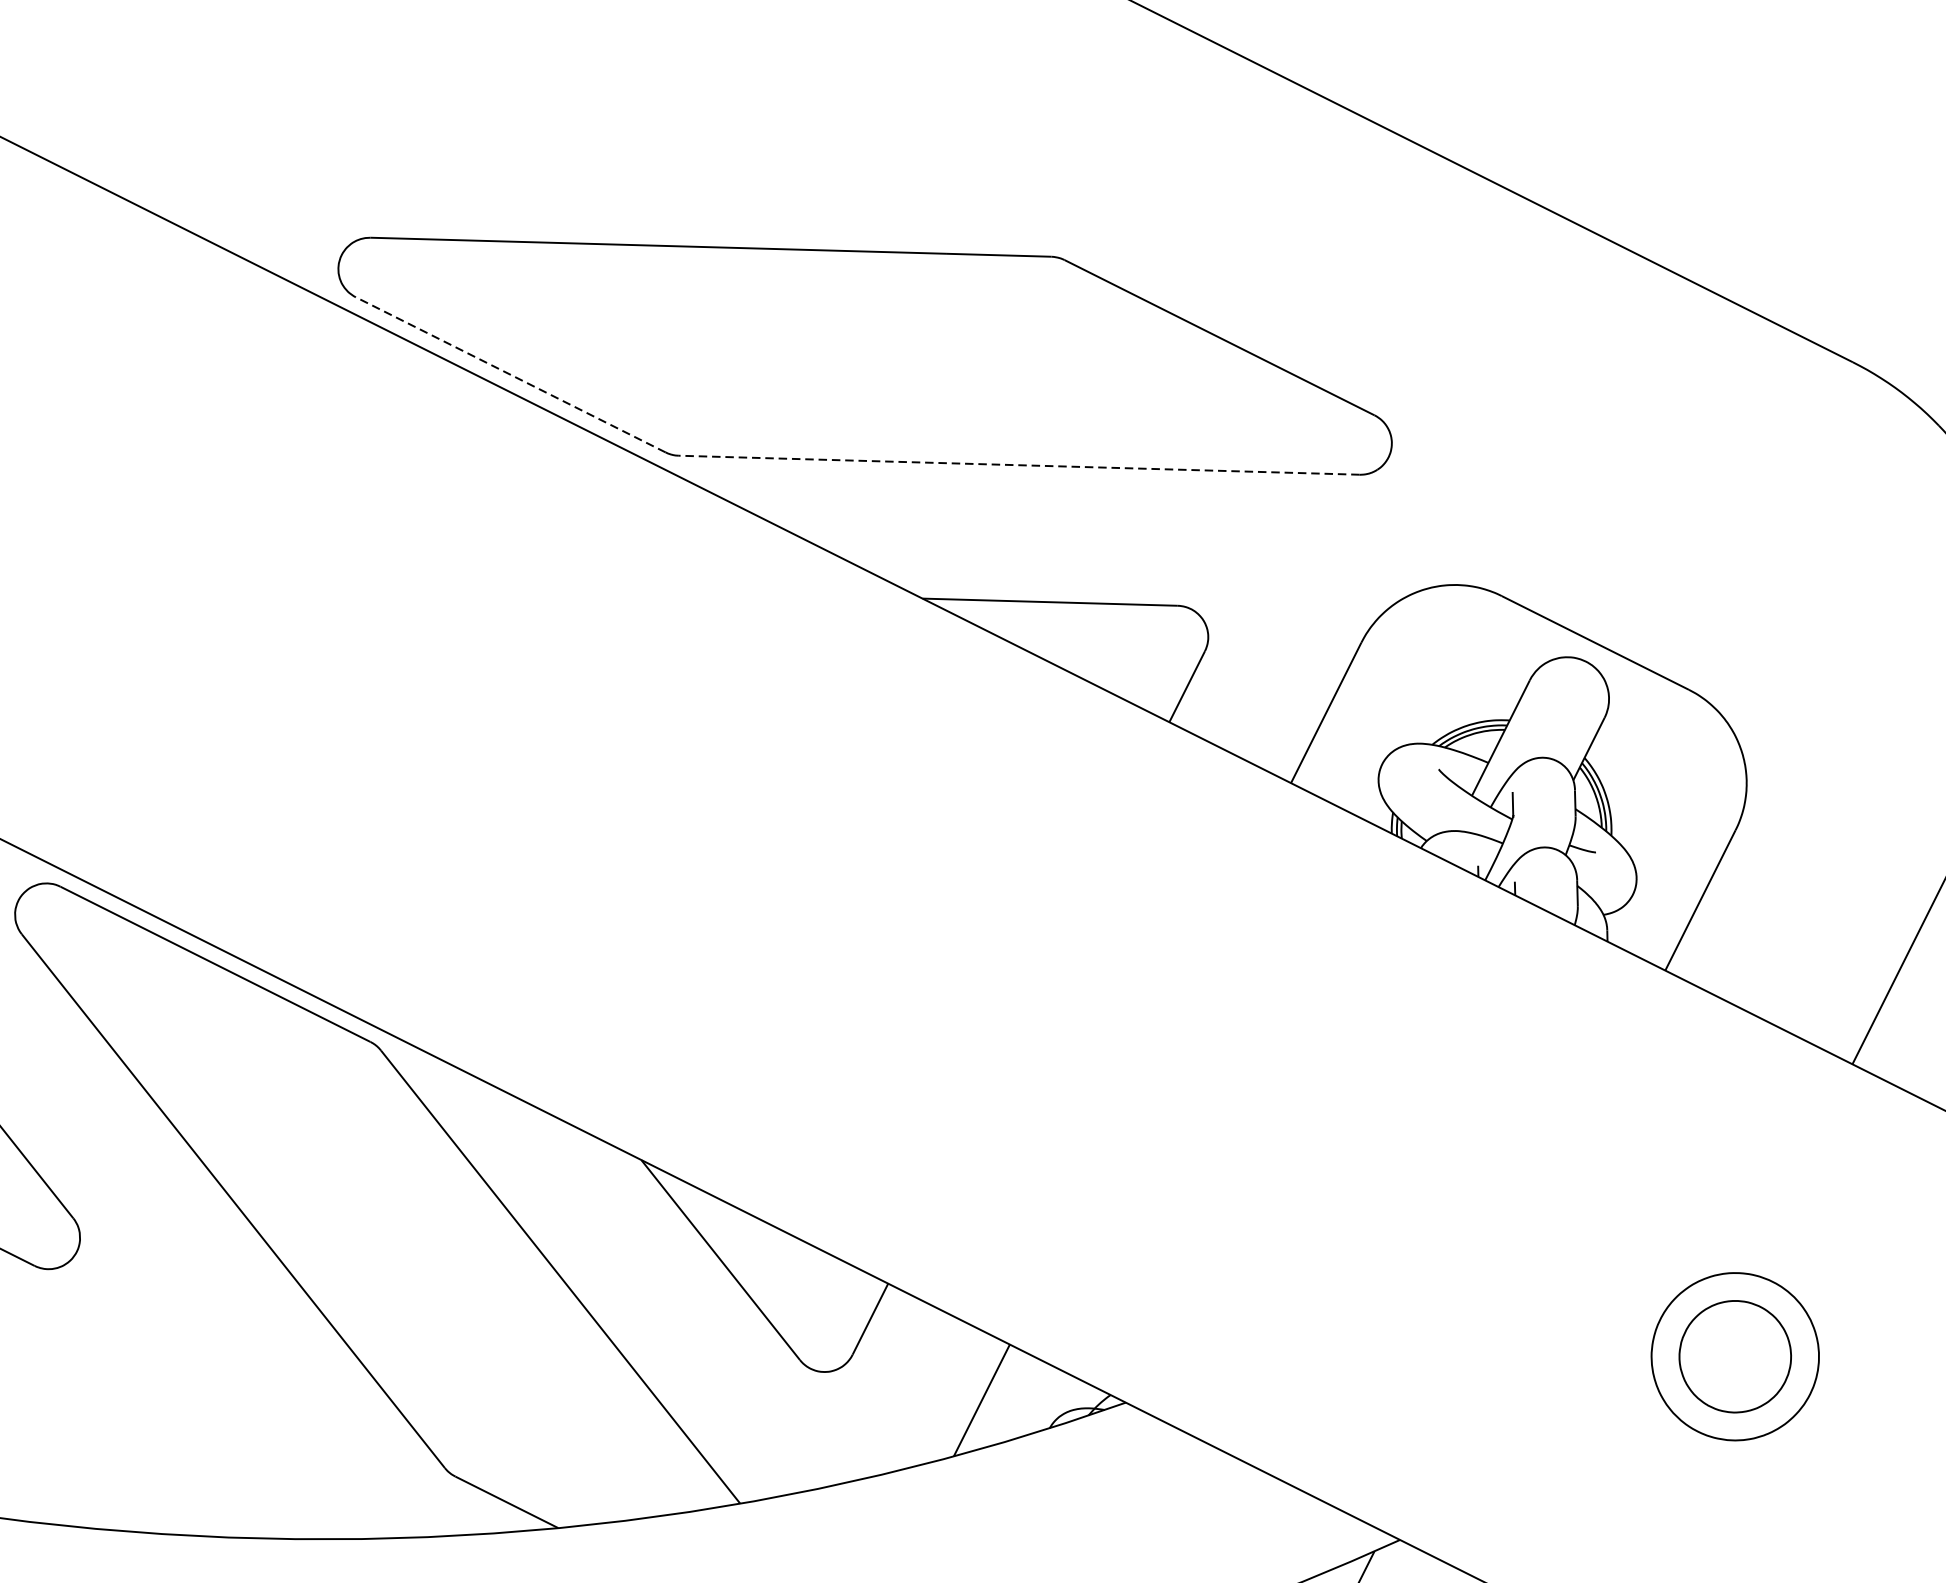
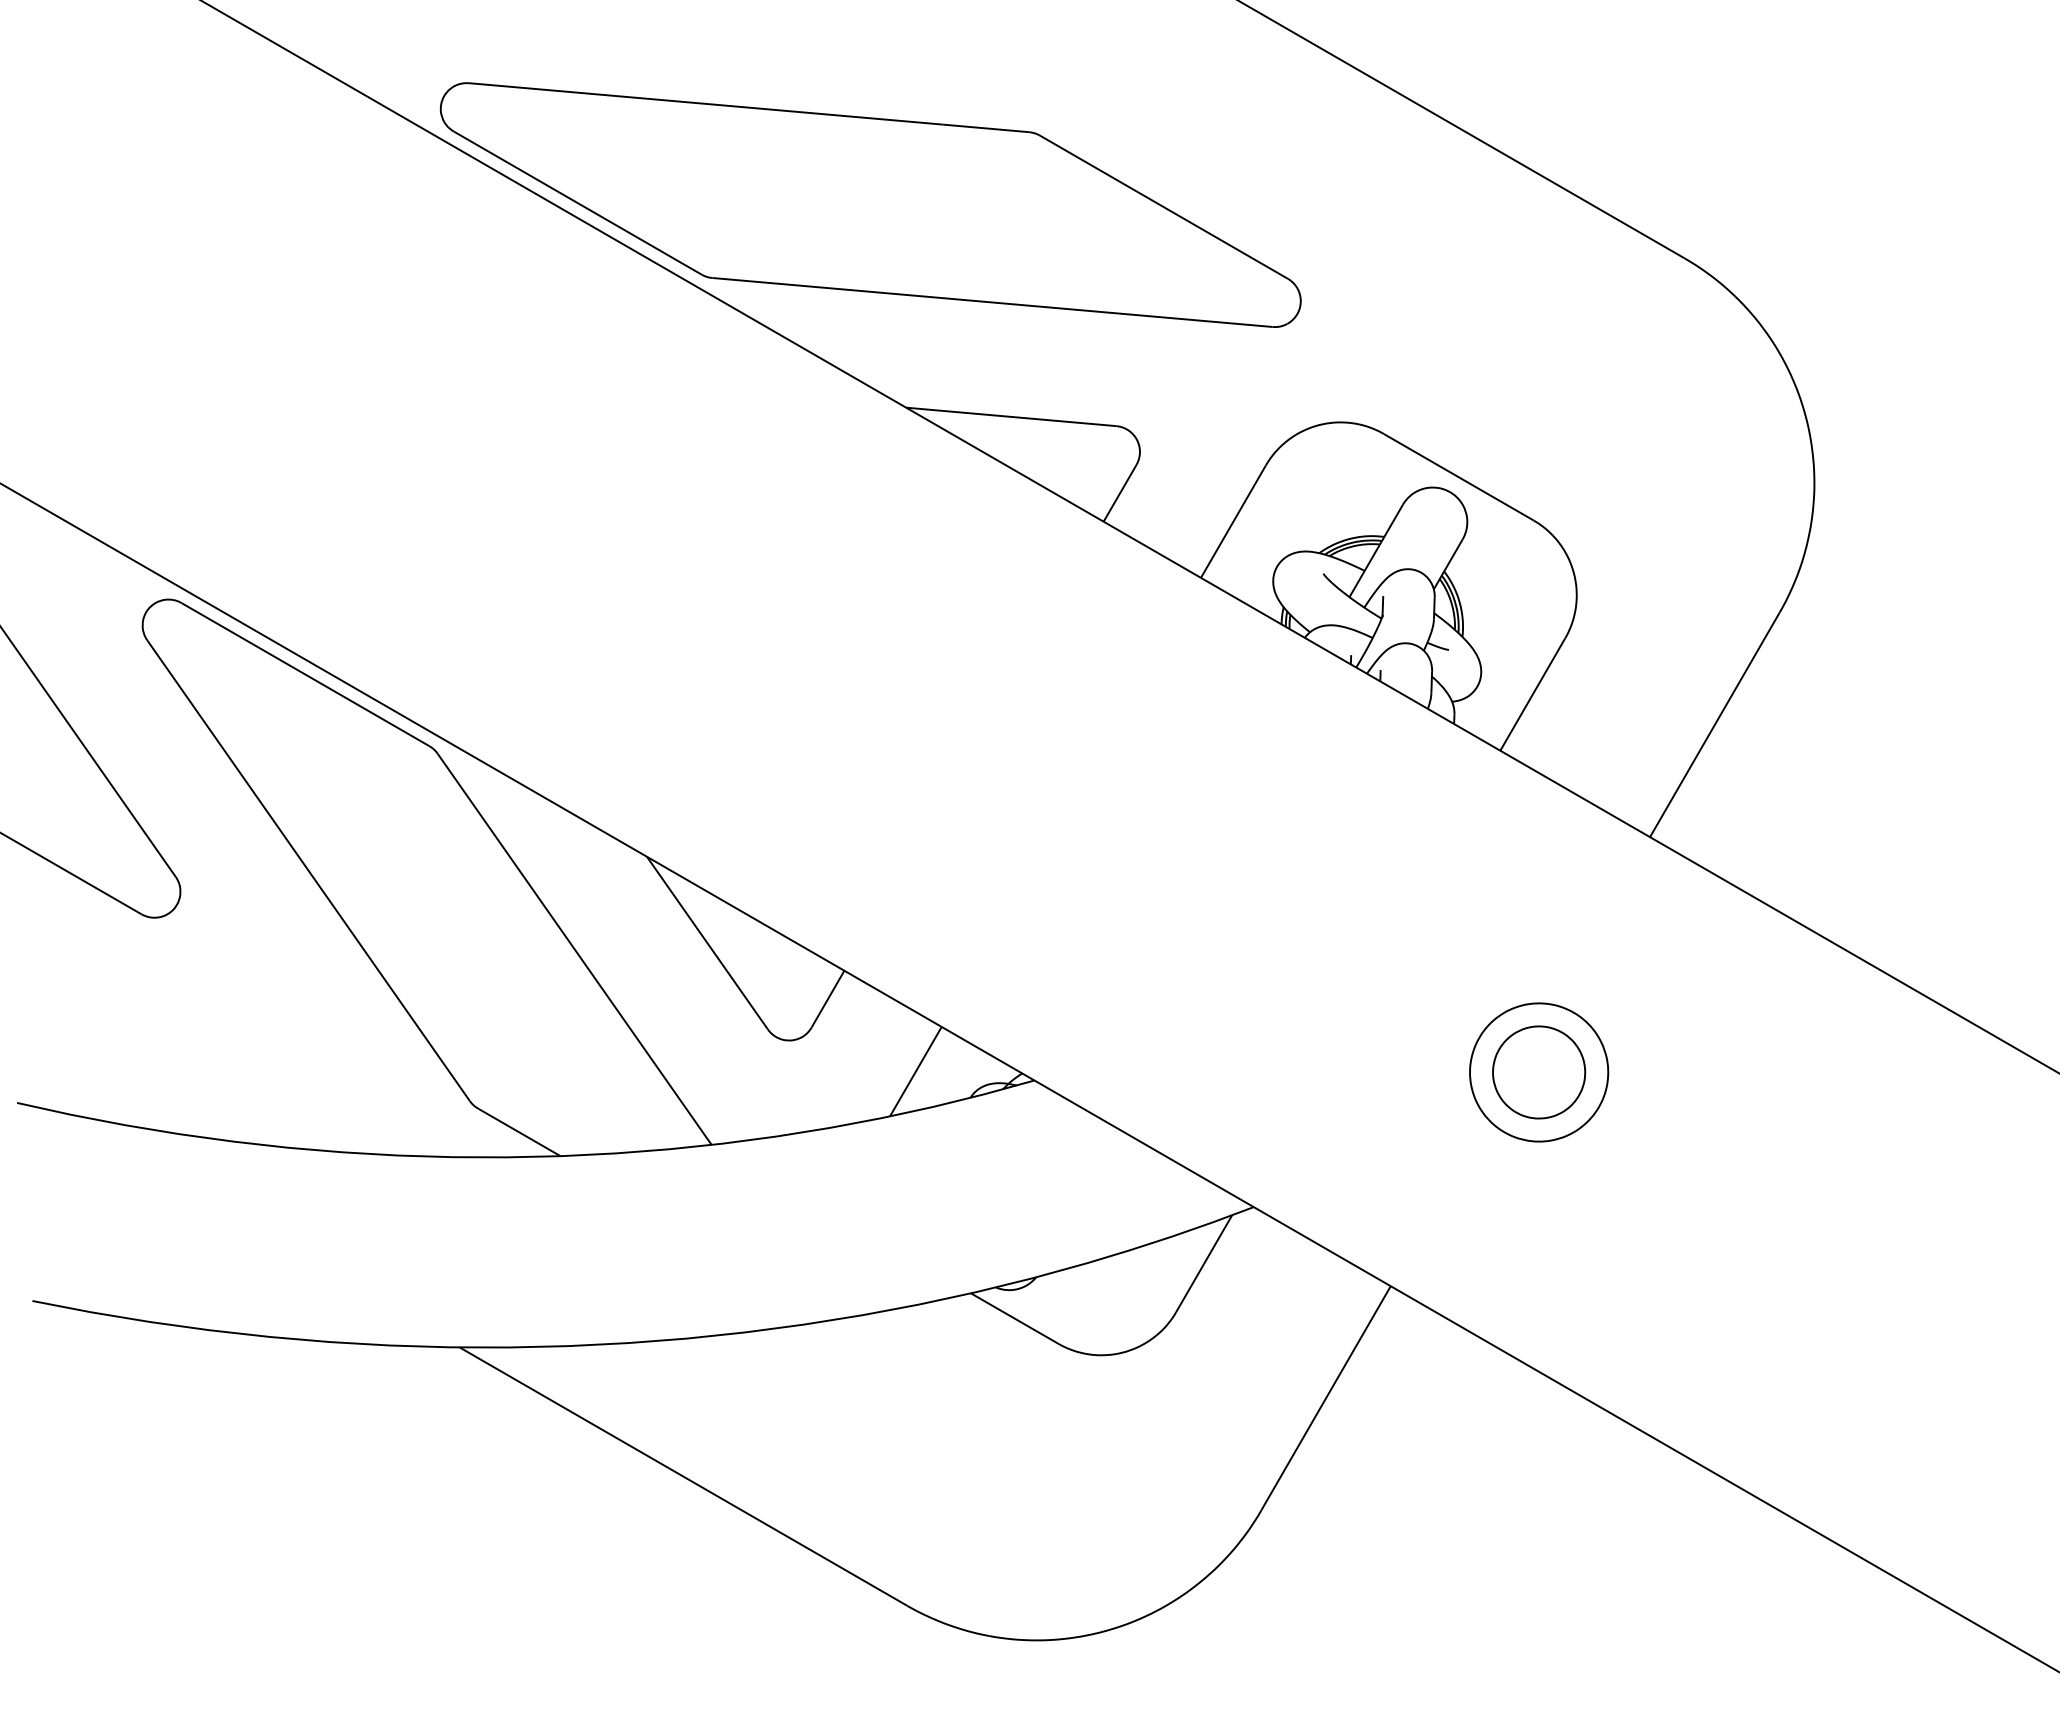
line: (510, 374) -> (577, 202), dashed -> solid
line: (1018, 465) -> (991, 302), dashed -> solid

